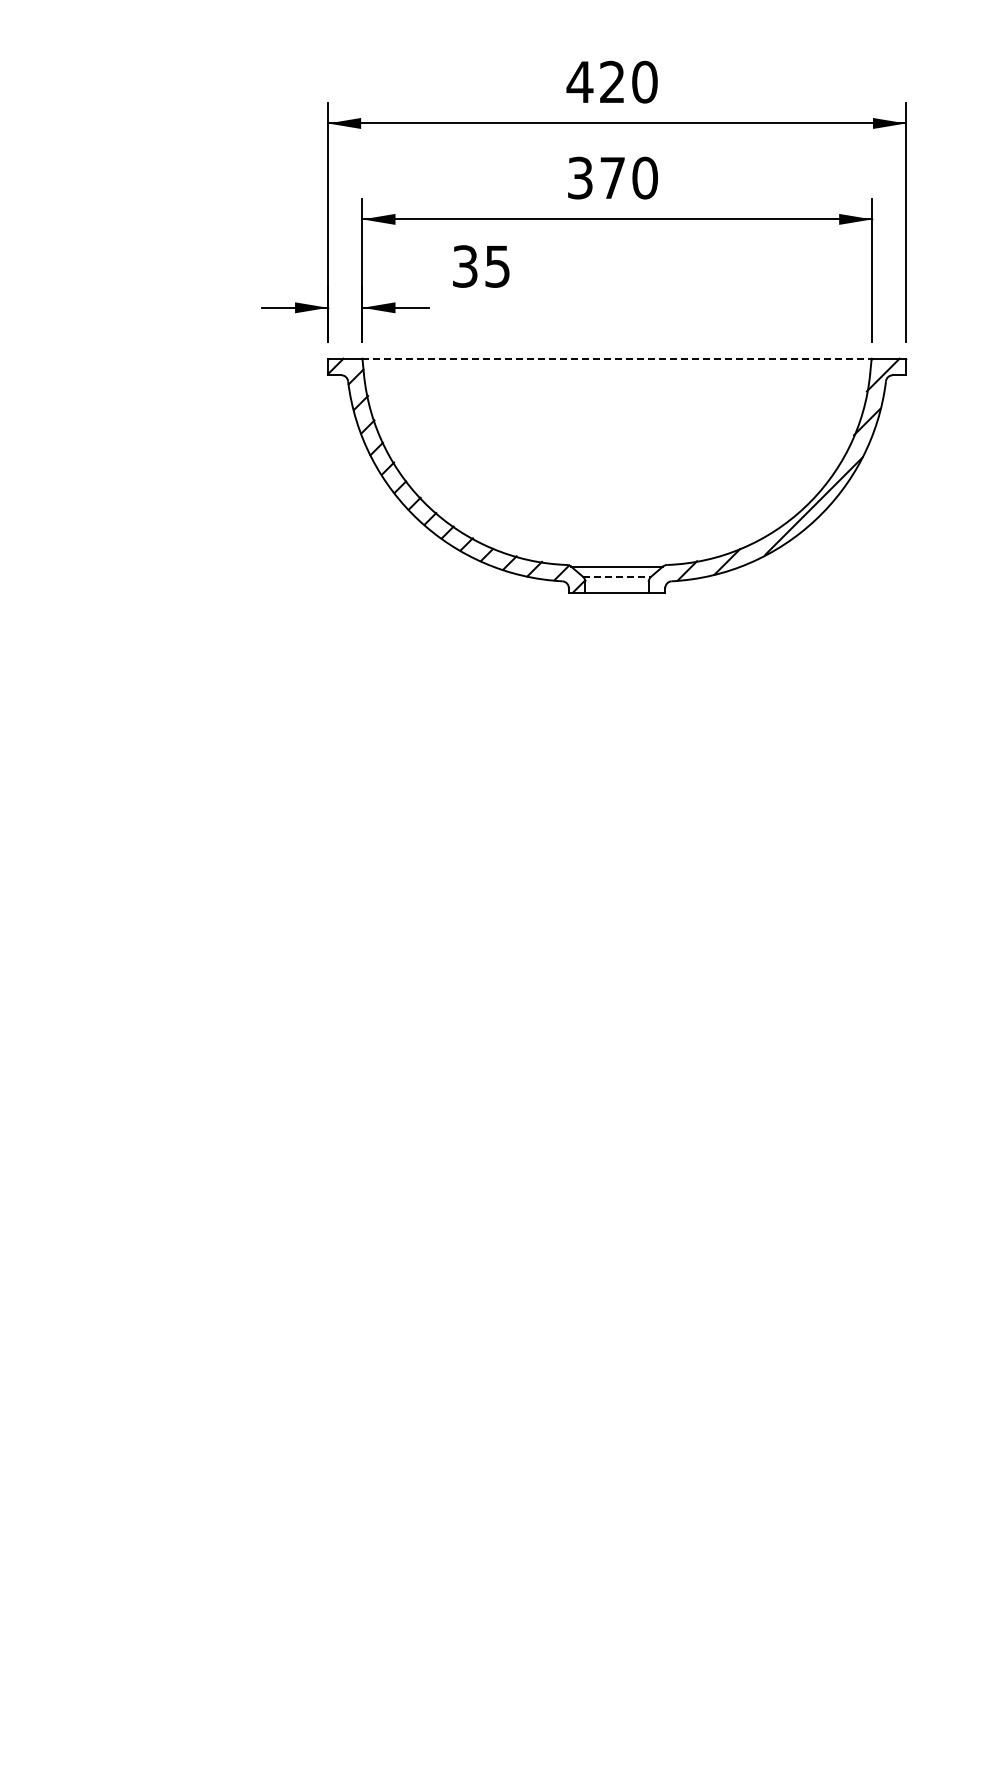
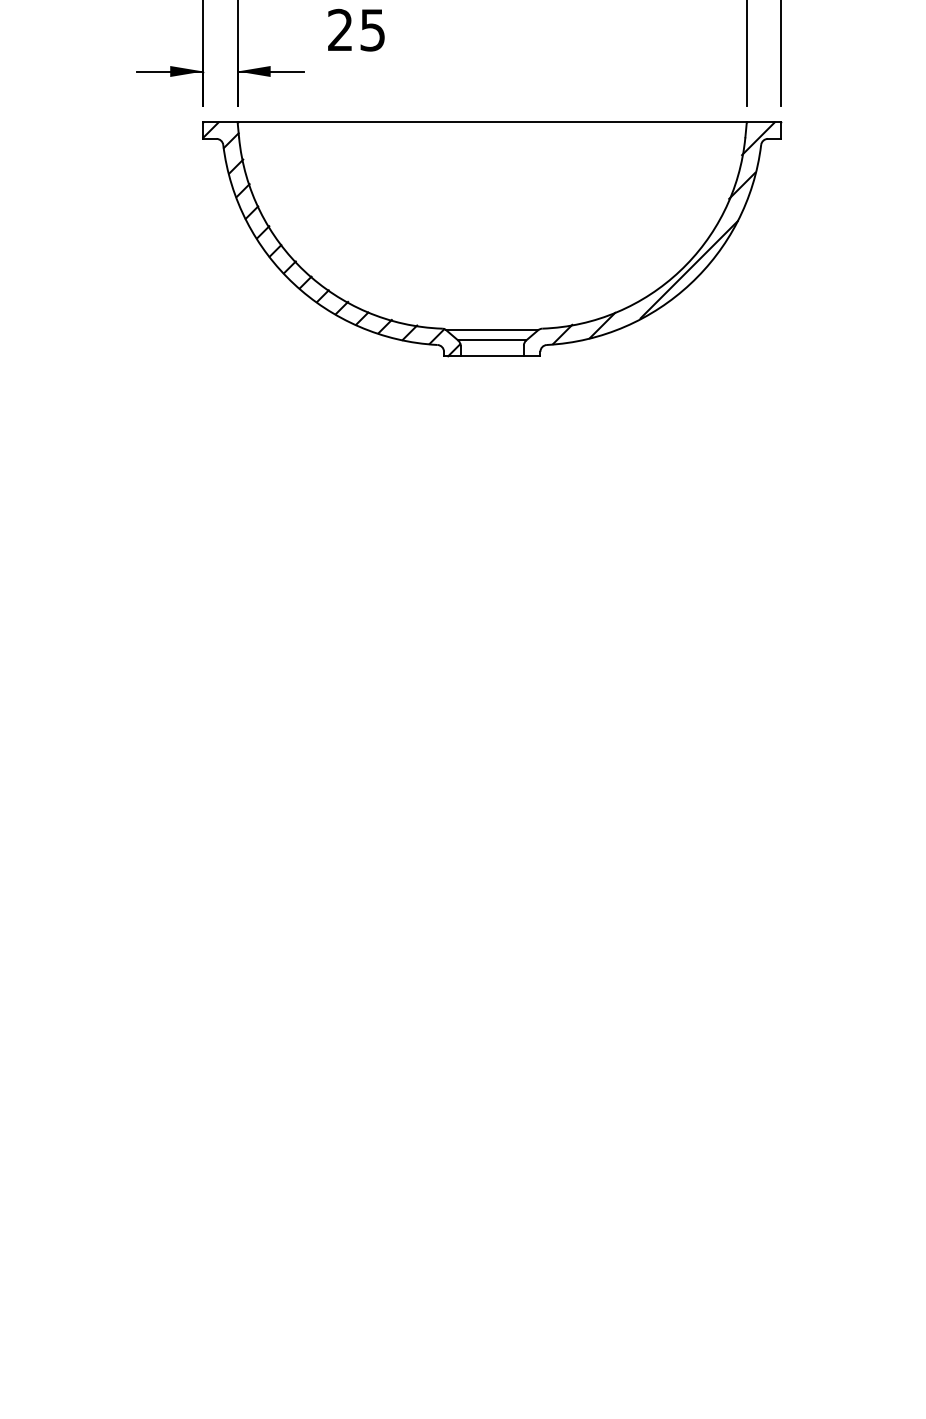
text: (465, 266) -> (340, 30), 35 -> 25
line: (617, 358) -> (492, 122), dashed -> solid
line: (617, 576) -> (492, 340), dashed -> solid

